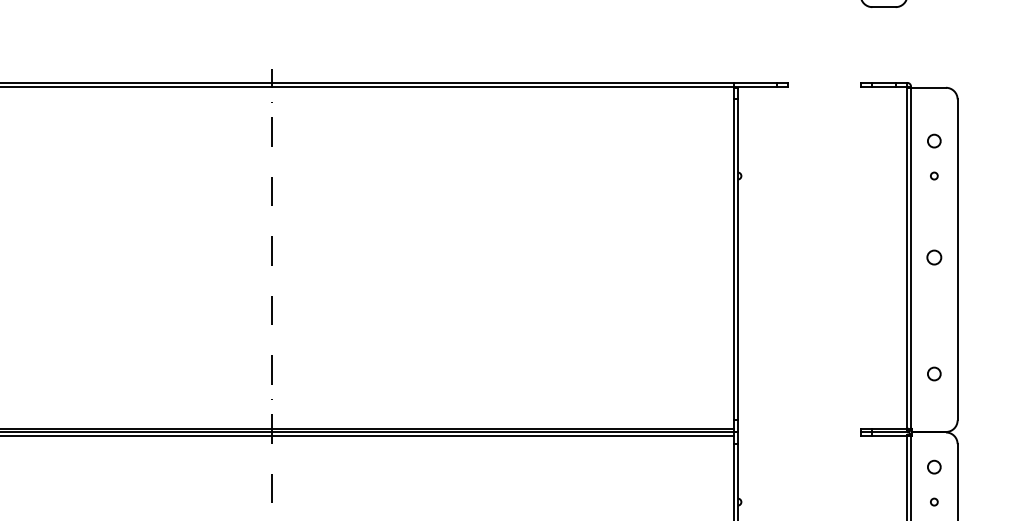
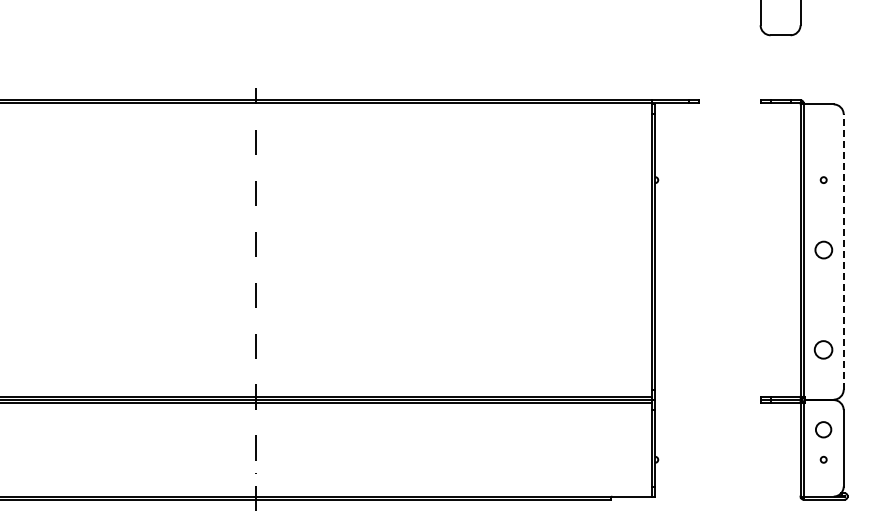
circle: (934, 140) -> (823, 149), removed
circle: (934, 256) -> (823, 249), size x1.4
line: (957, 260) -> (843, 252), solid -> dashed
circle: (934, 373) -> (823, 349), size x1.6
circle: (934, 466) -> (823, 429), size x1.4

